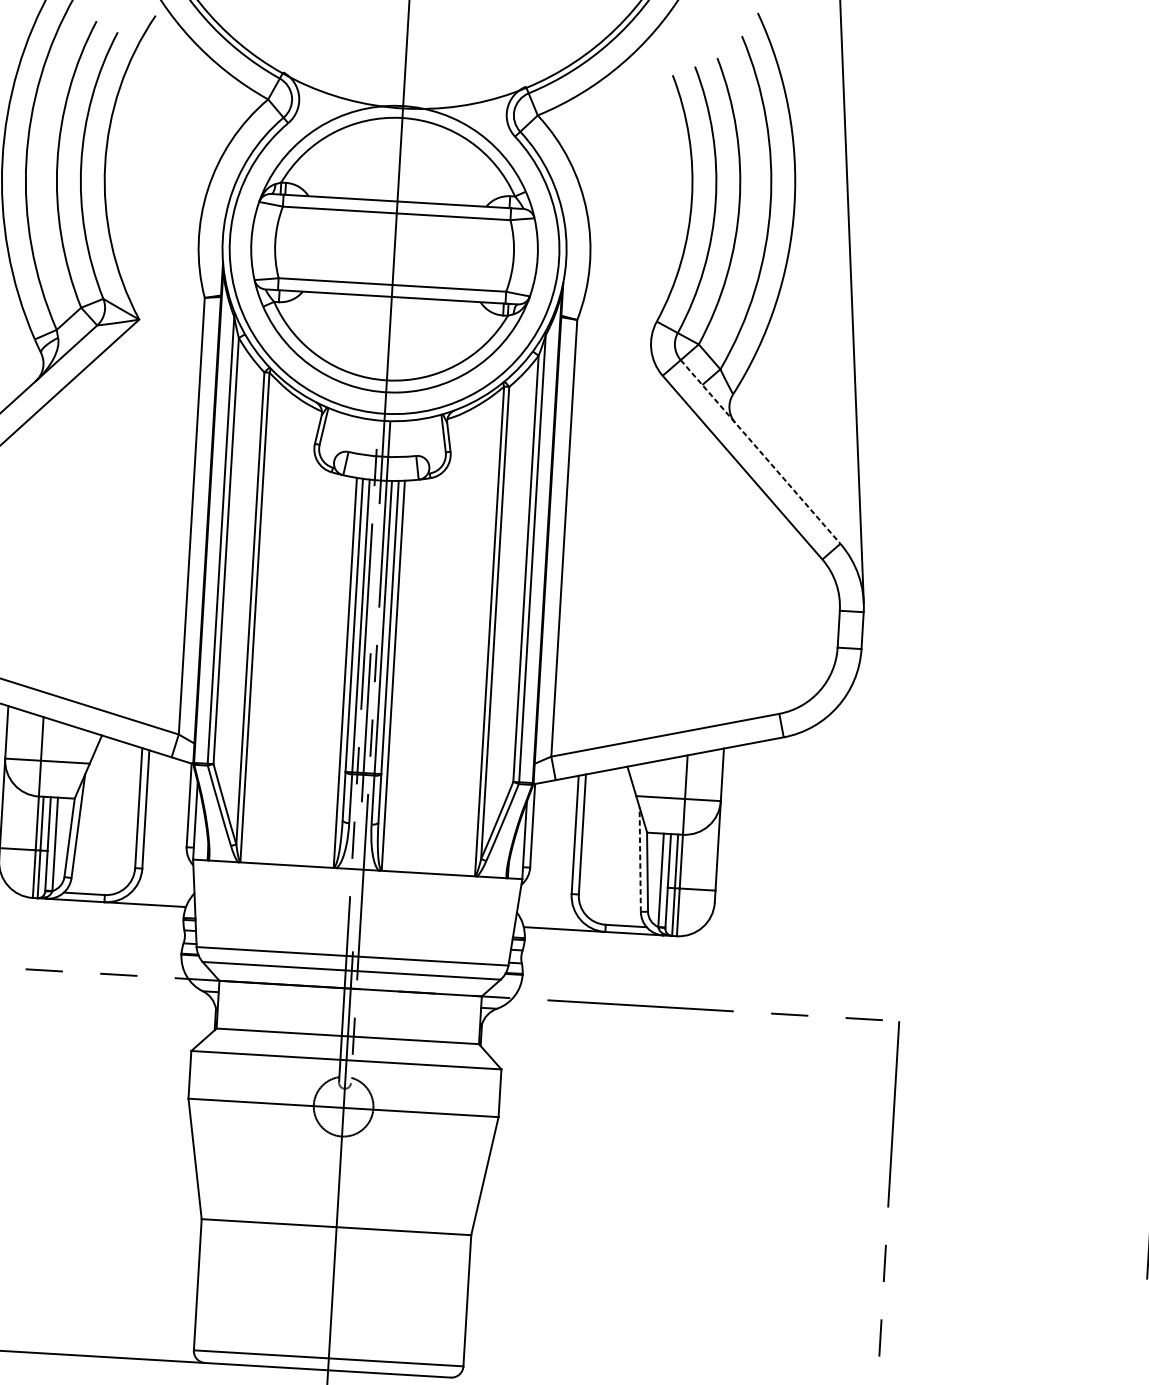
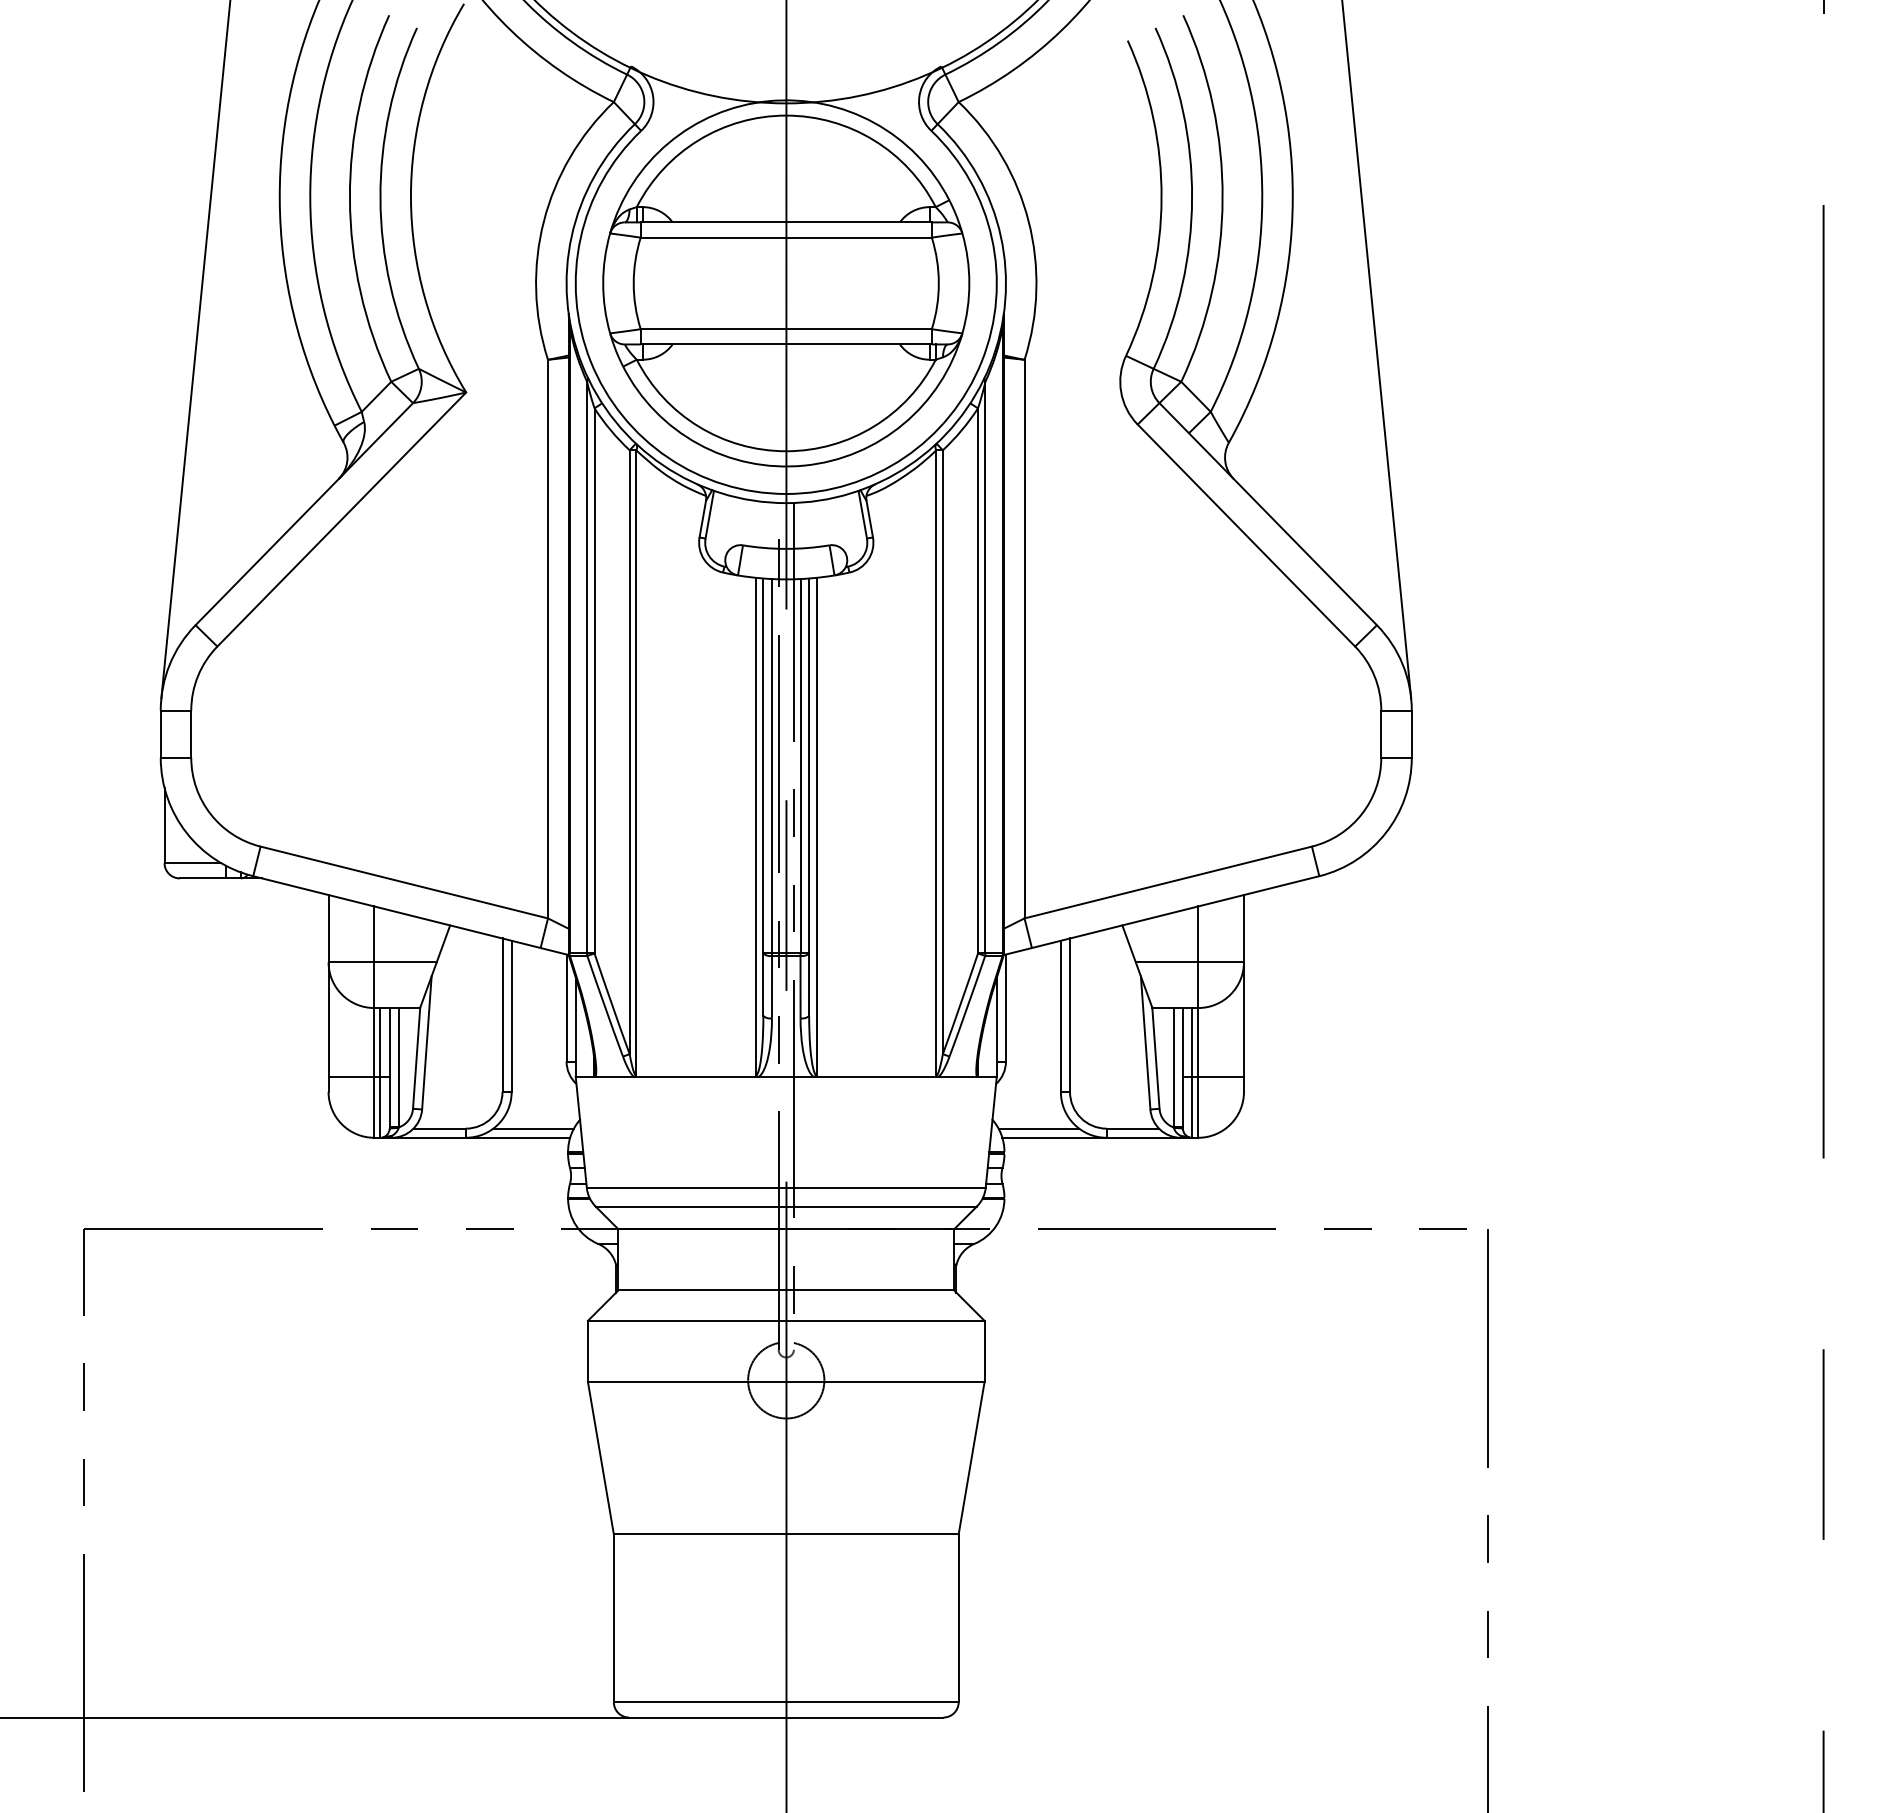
line: (760, 452) -> (1268, 514), dashed -> solid
line: (640, 859) -> (1145, 1042), dashed -> solid
line: (157, 898) -> (533, 1128), added
line: (552, 921) -> (1038, 1128), added

